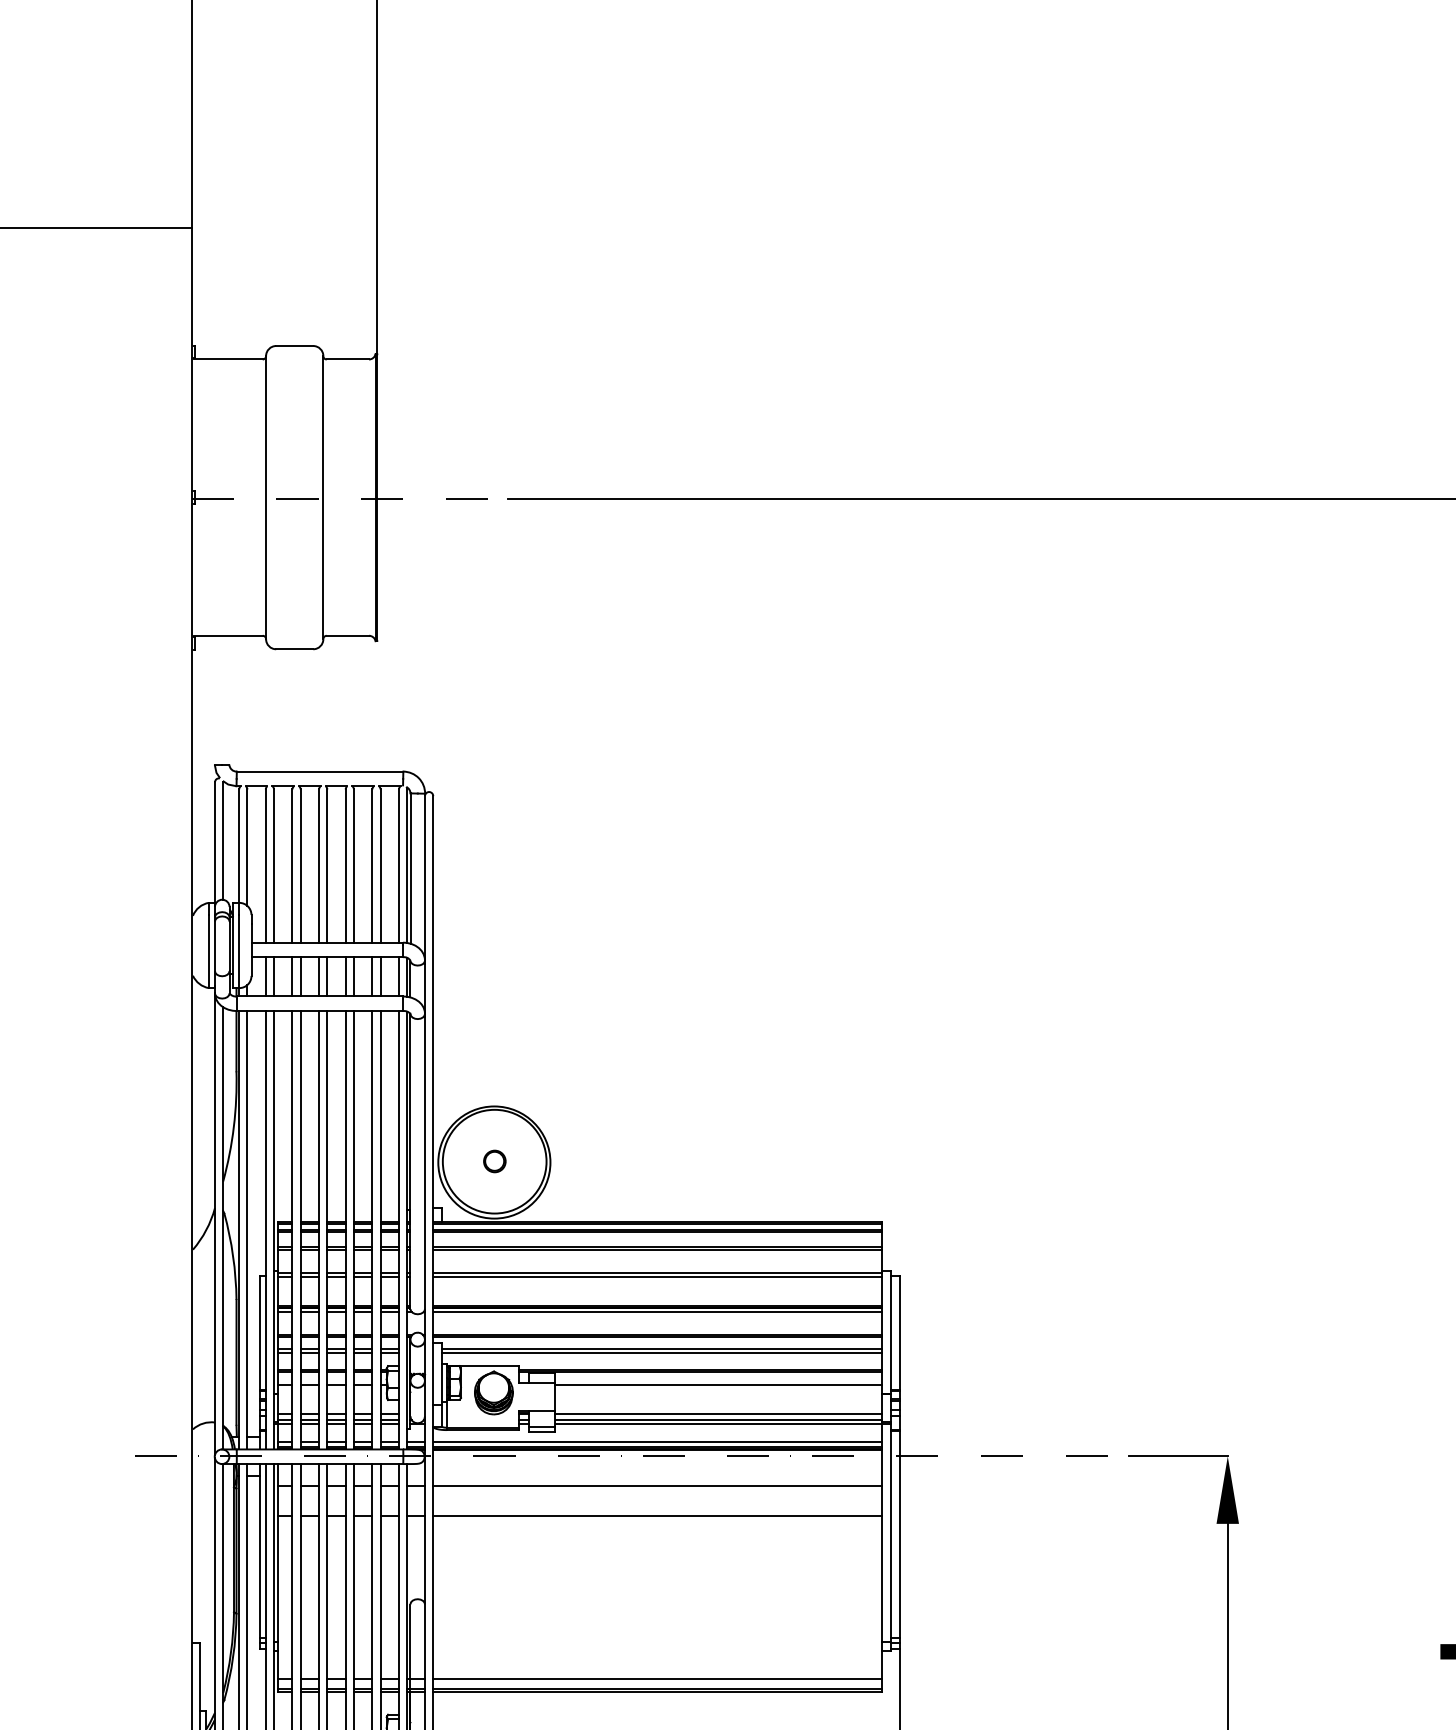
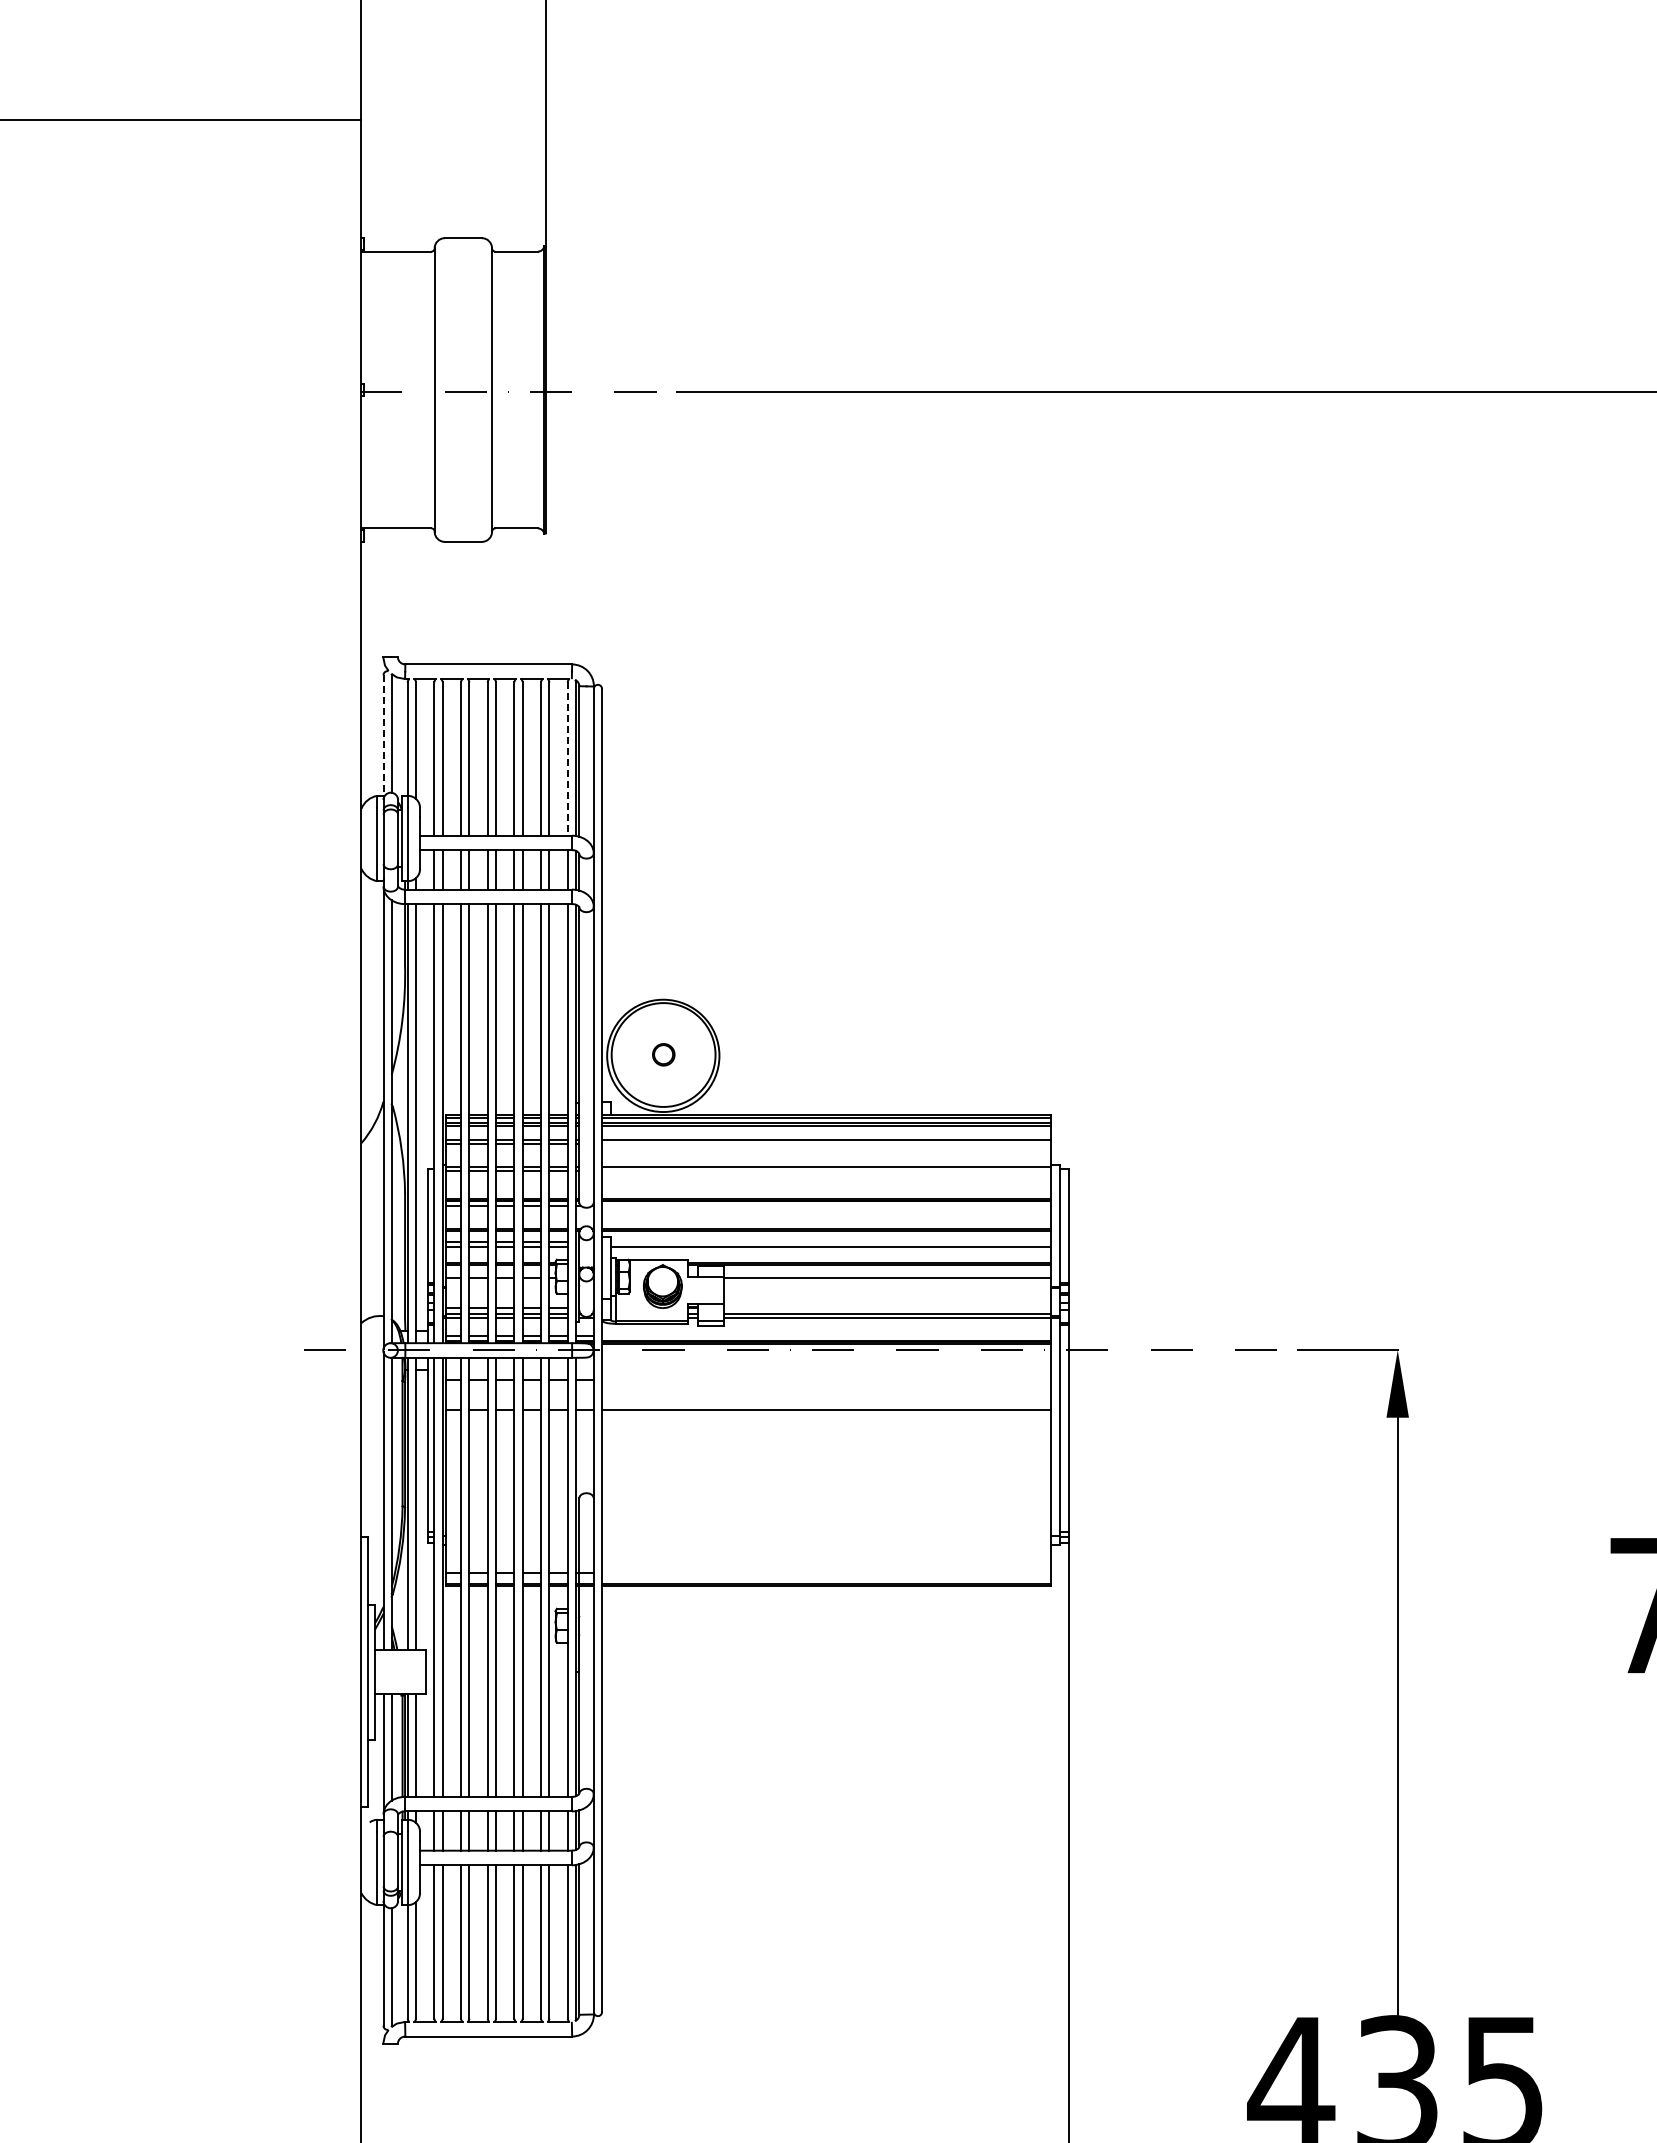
line: (214, 843) -> (383, 736), solid -> dashed
line: (398, 865) -> (567, 758), solid -> dashed
line: (657, 1250) -> (826, 1143), removed
line: (658, 1277) -> (827, 1170), removed
line: (658, 1311) -> (827, 1205), removed
line: (662, 1348) -> (831, 1242), removed
line: (718, 1413) -> (887, 1307), removed
line: (657, 1442) -> (826, 1336), removed
line: (657, 1485) -> (826, 1379), removed
line: (657, 1679) -> (826, 1573), removed

